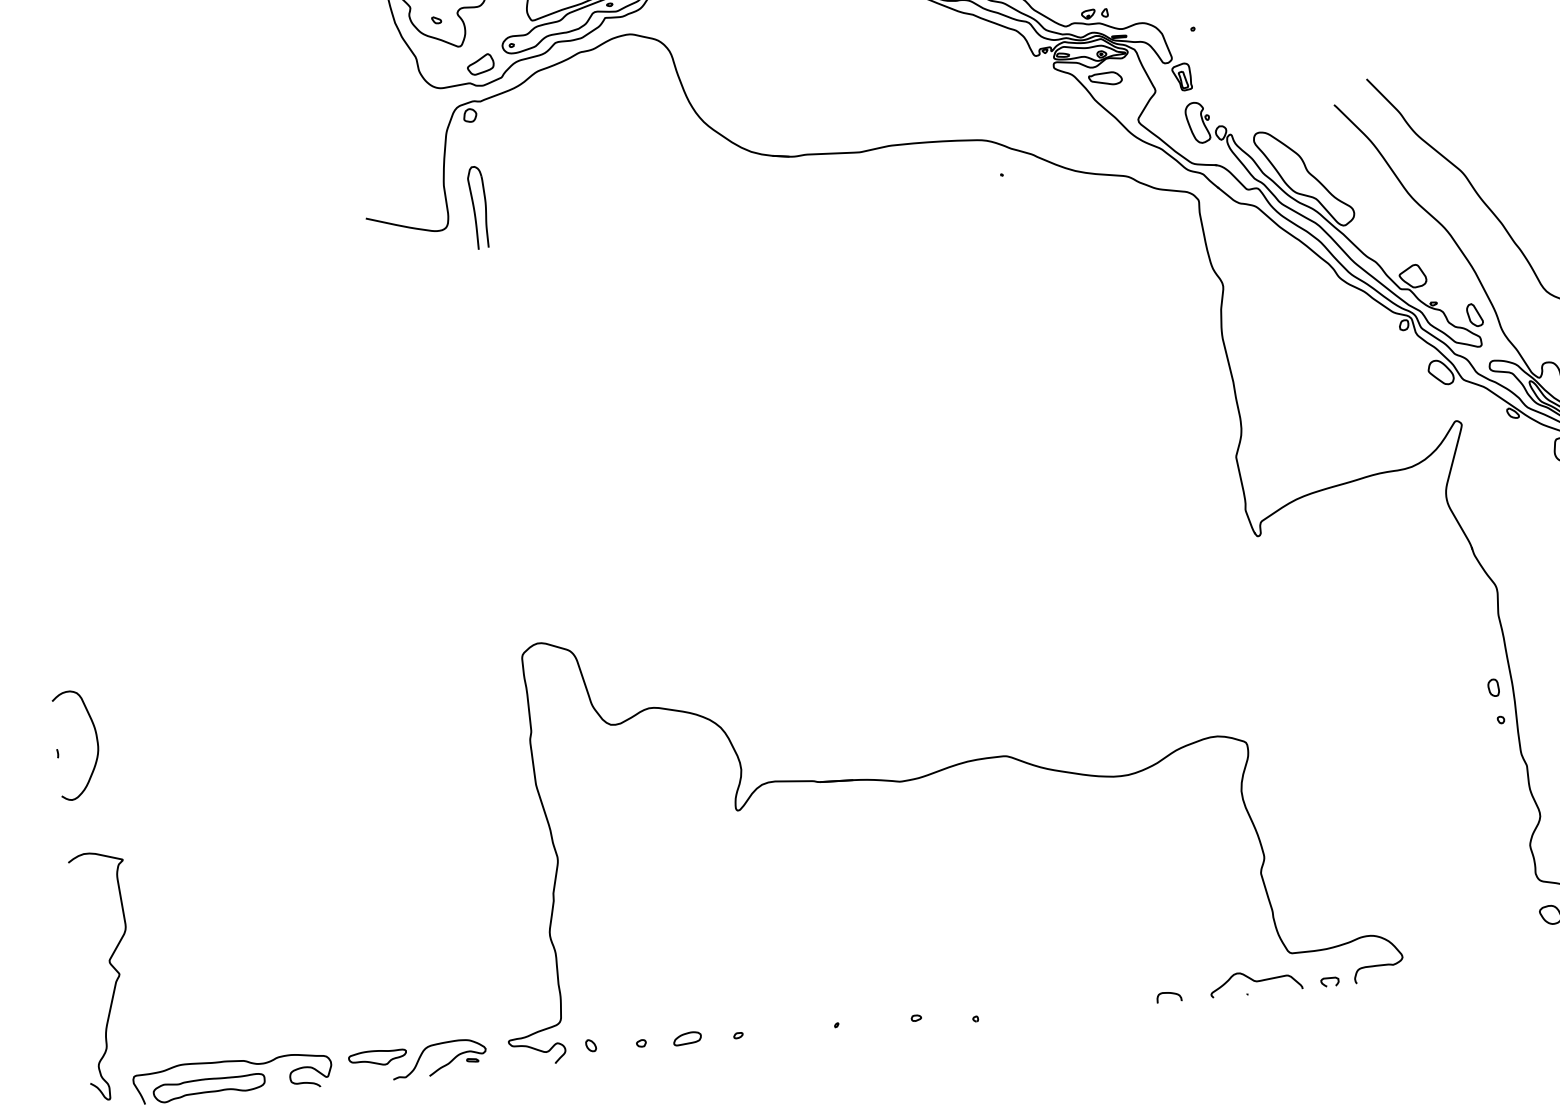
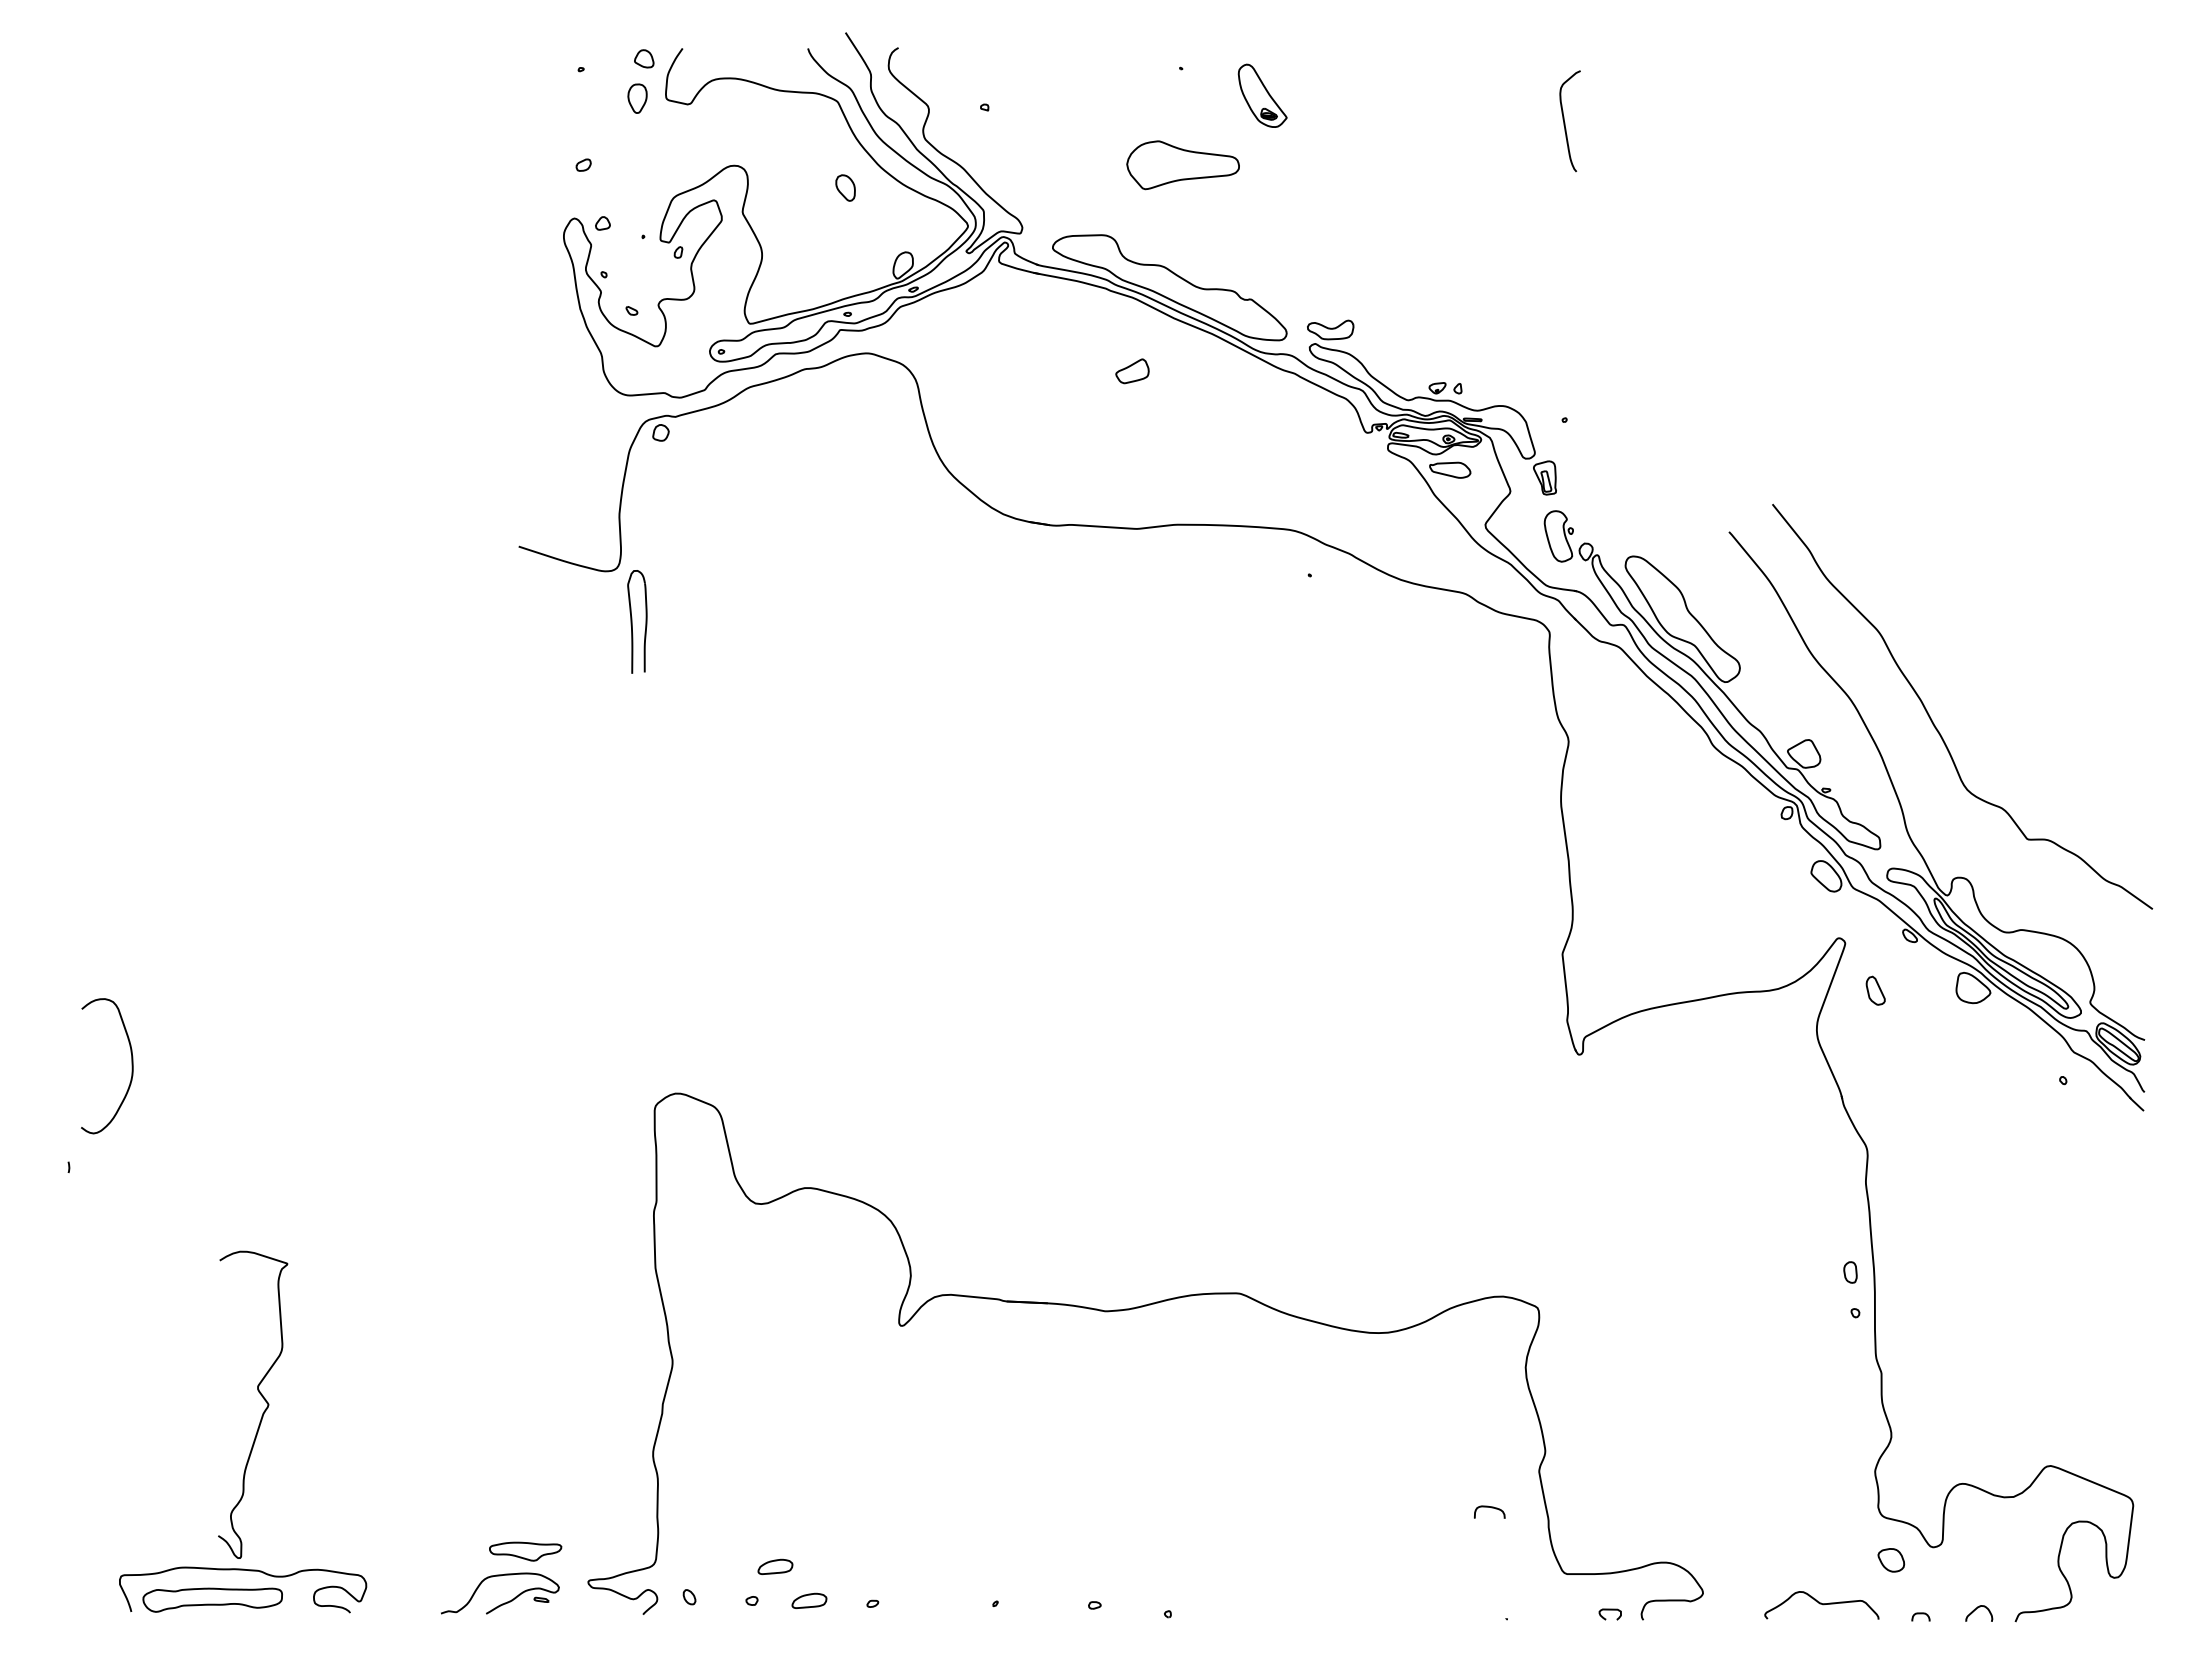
part: (480, 64) -> (1132, 371), moved
part: (478, 207) -> (637, 621), moved
part: (1474, 314) -> (1875, 990), moved
curve: (96, 743) -> (131, 1066), moved
curve: (115, 970) -> (263, 1399), moved
curve: (1255, 981) -> (1821, 1604), moved
curve: (1170, 993) -> (1491, 1508), moved
part: (657, 1013) -> (775, 1566), added
part: (377, 1057) -> (525, 1551), moved

